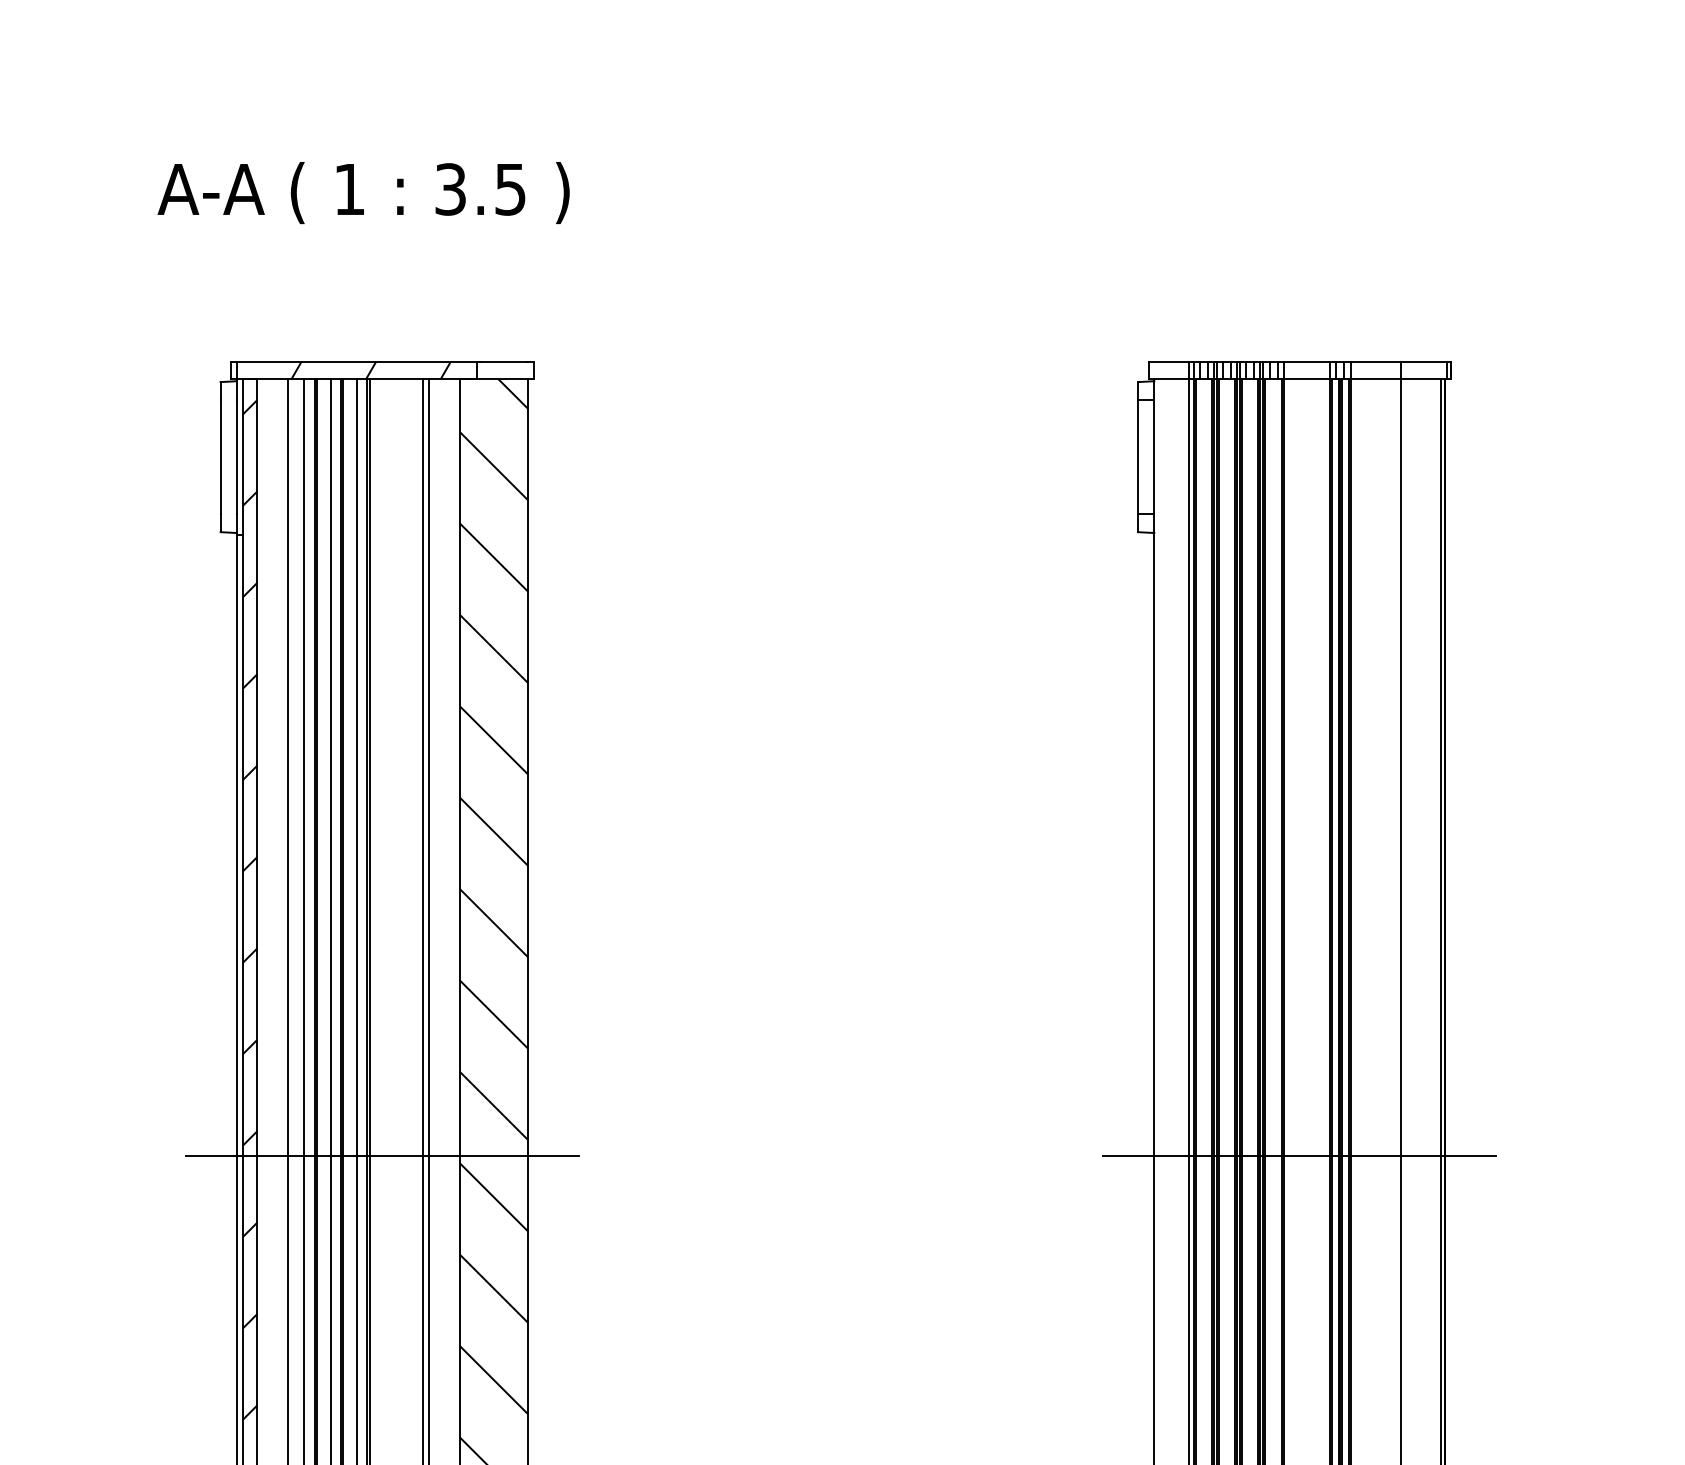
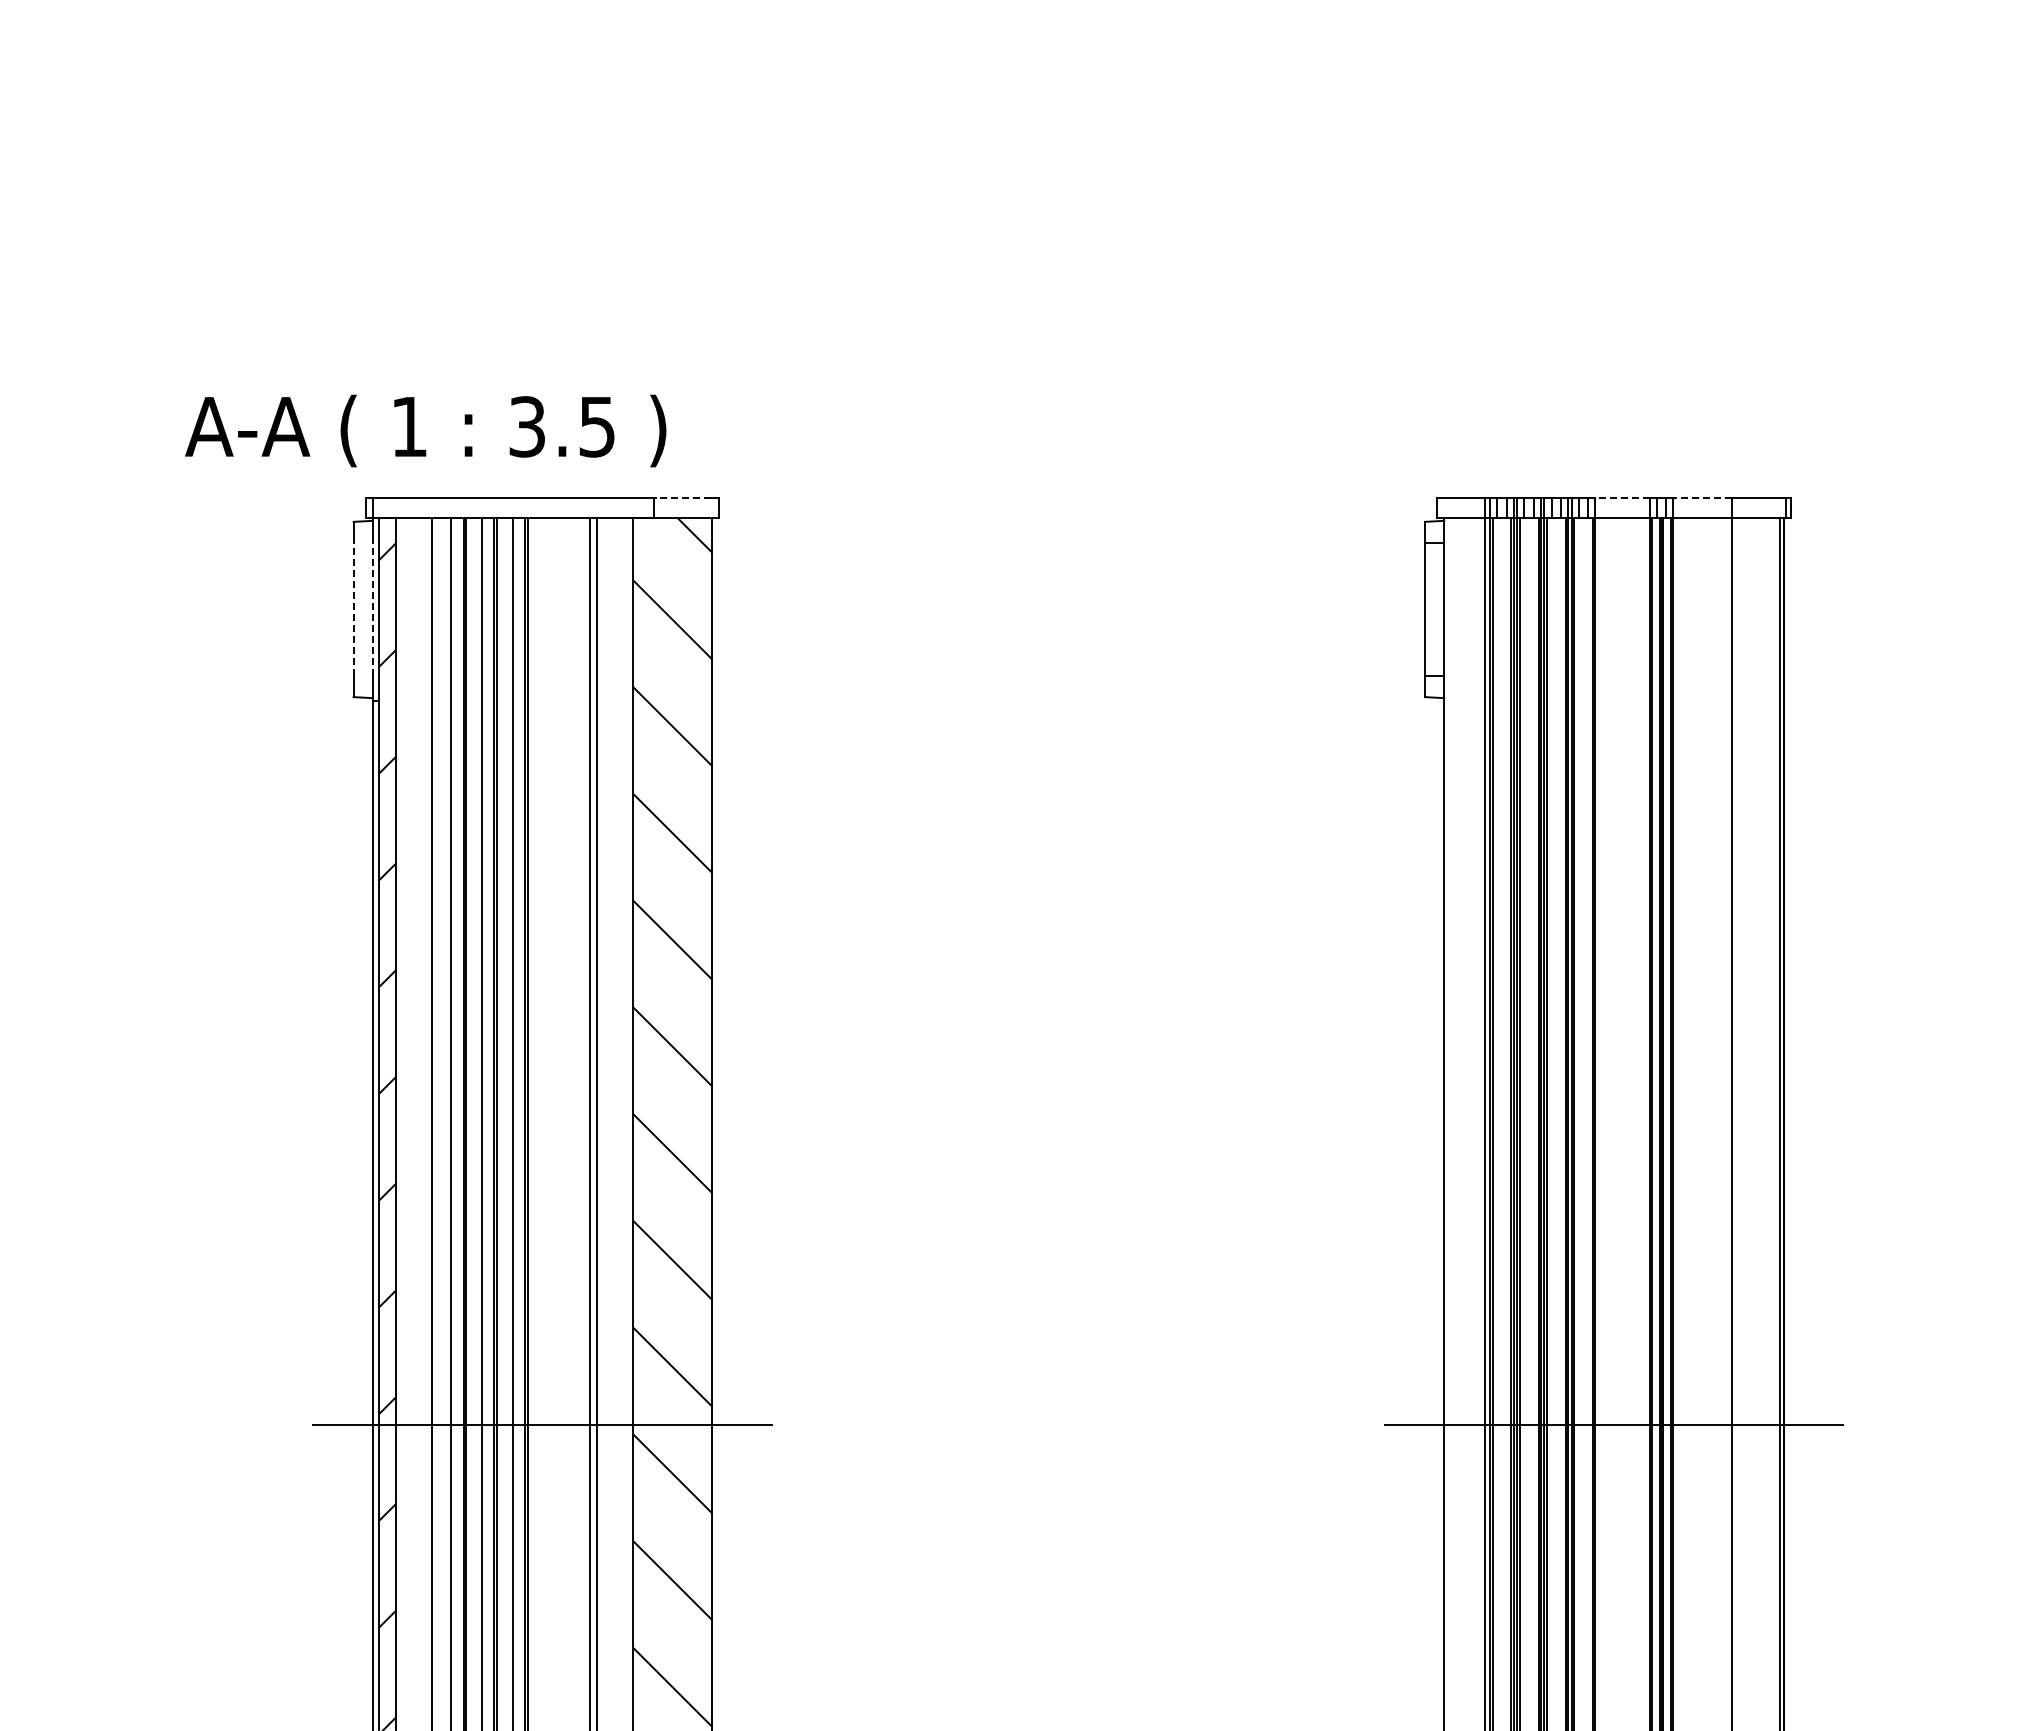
text: (363, 192) -> (425, 430), moved
line: (503, 362) -> (683, 498), solid -> dashed
line: (1306, 362) -> (1621, 498), solid -> dashed
line: (1375, 362) -> (1702, 498), solid -> dashed
hatch: (371, 370) -> (529, 508), removed
line: (220, 457) -> (353, 609), solid -> dashed
line: (236, 457) -> (372, 609), solid -> dashed

